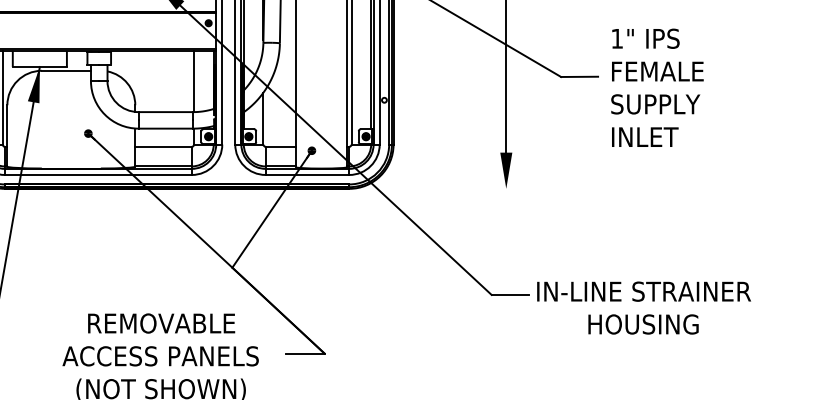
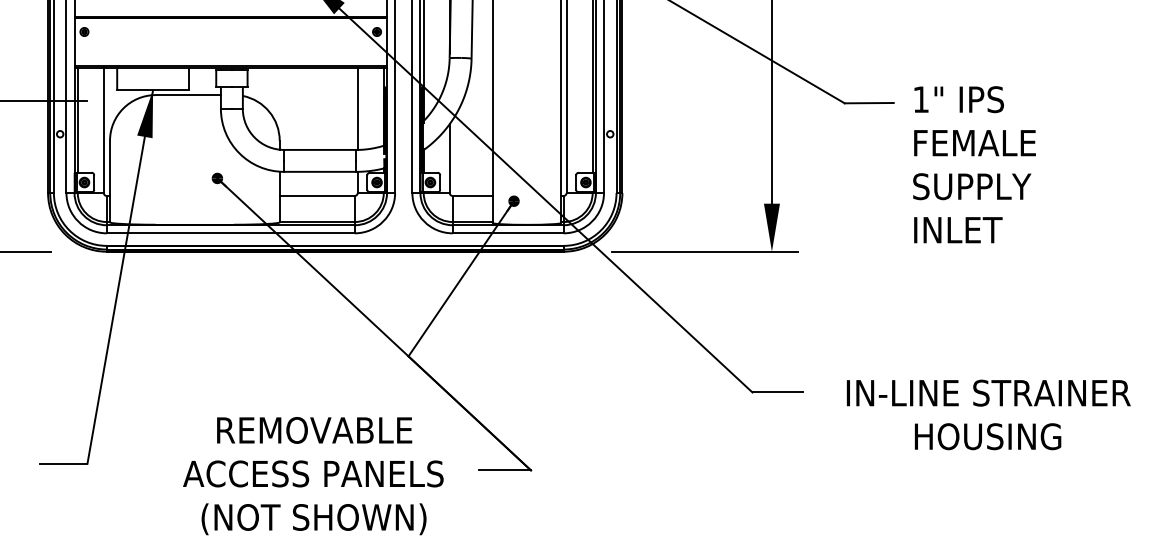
text: (657, 87) -> (974, 164), moved
line: (455, 188) -> (704, 251), added
text: (643, 307) -> (988, 414), moved

